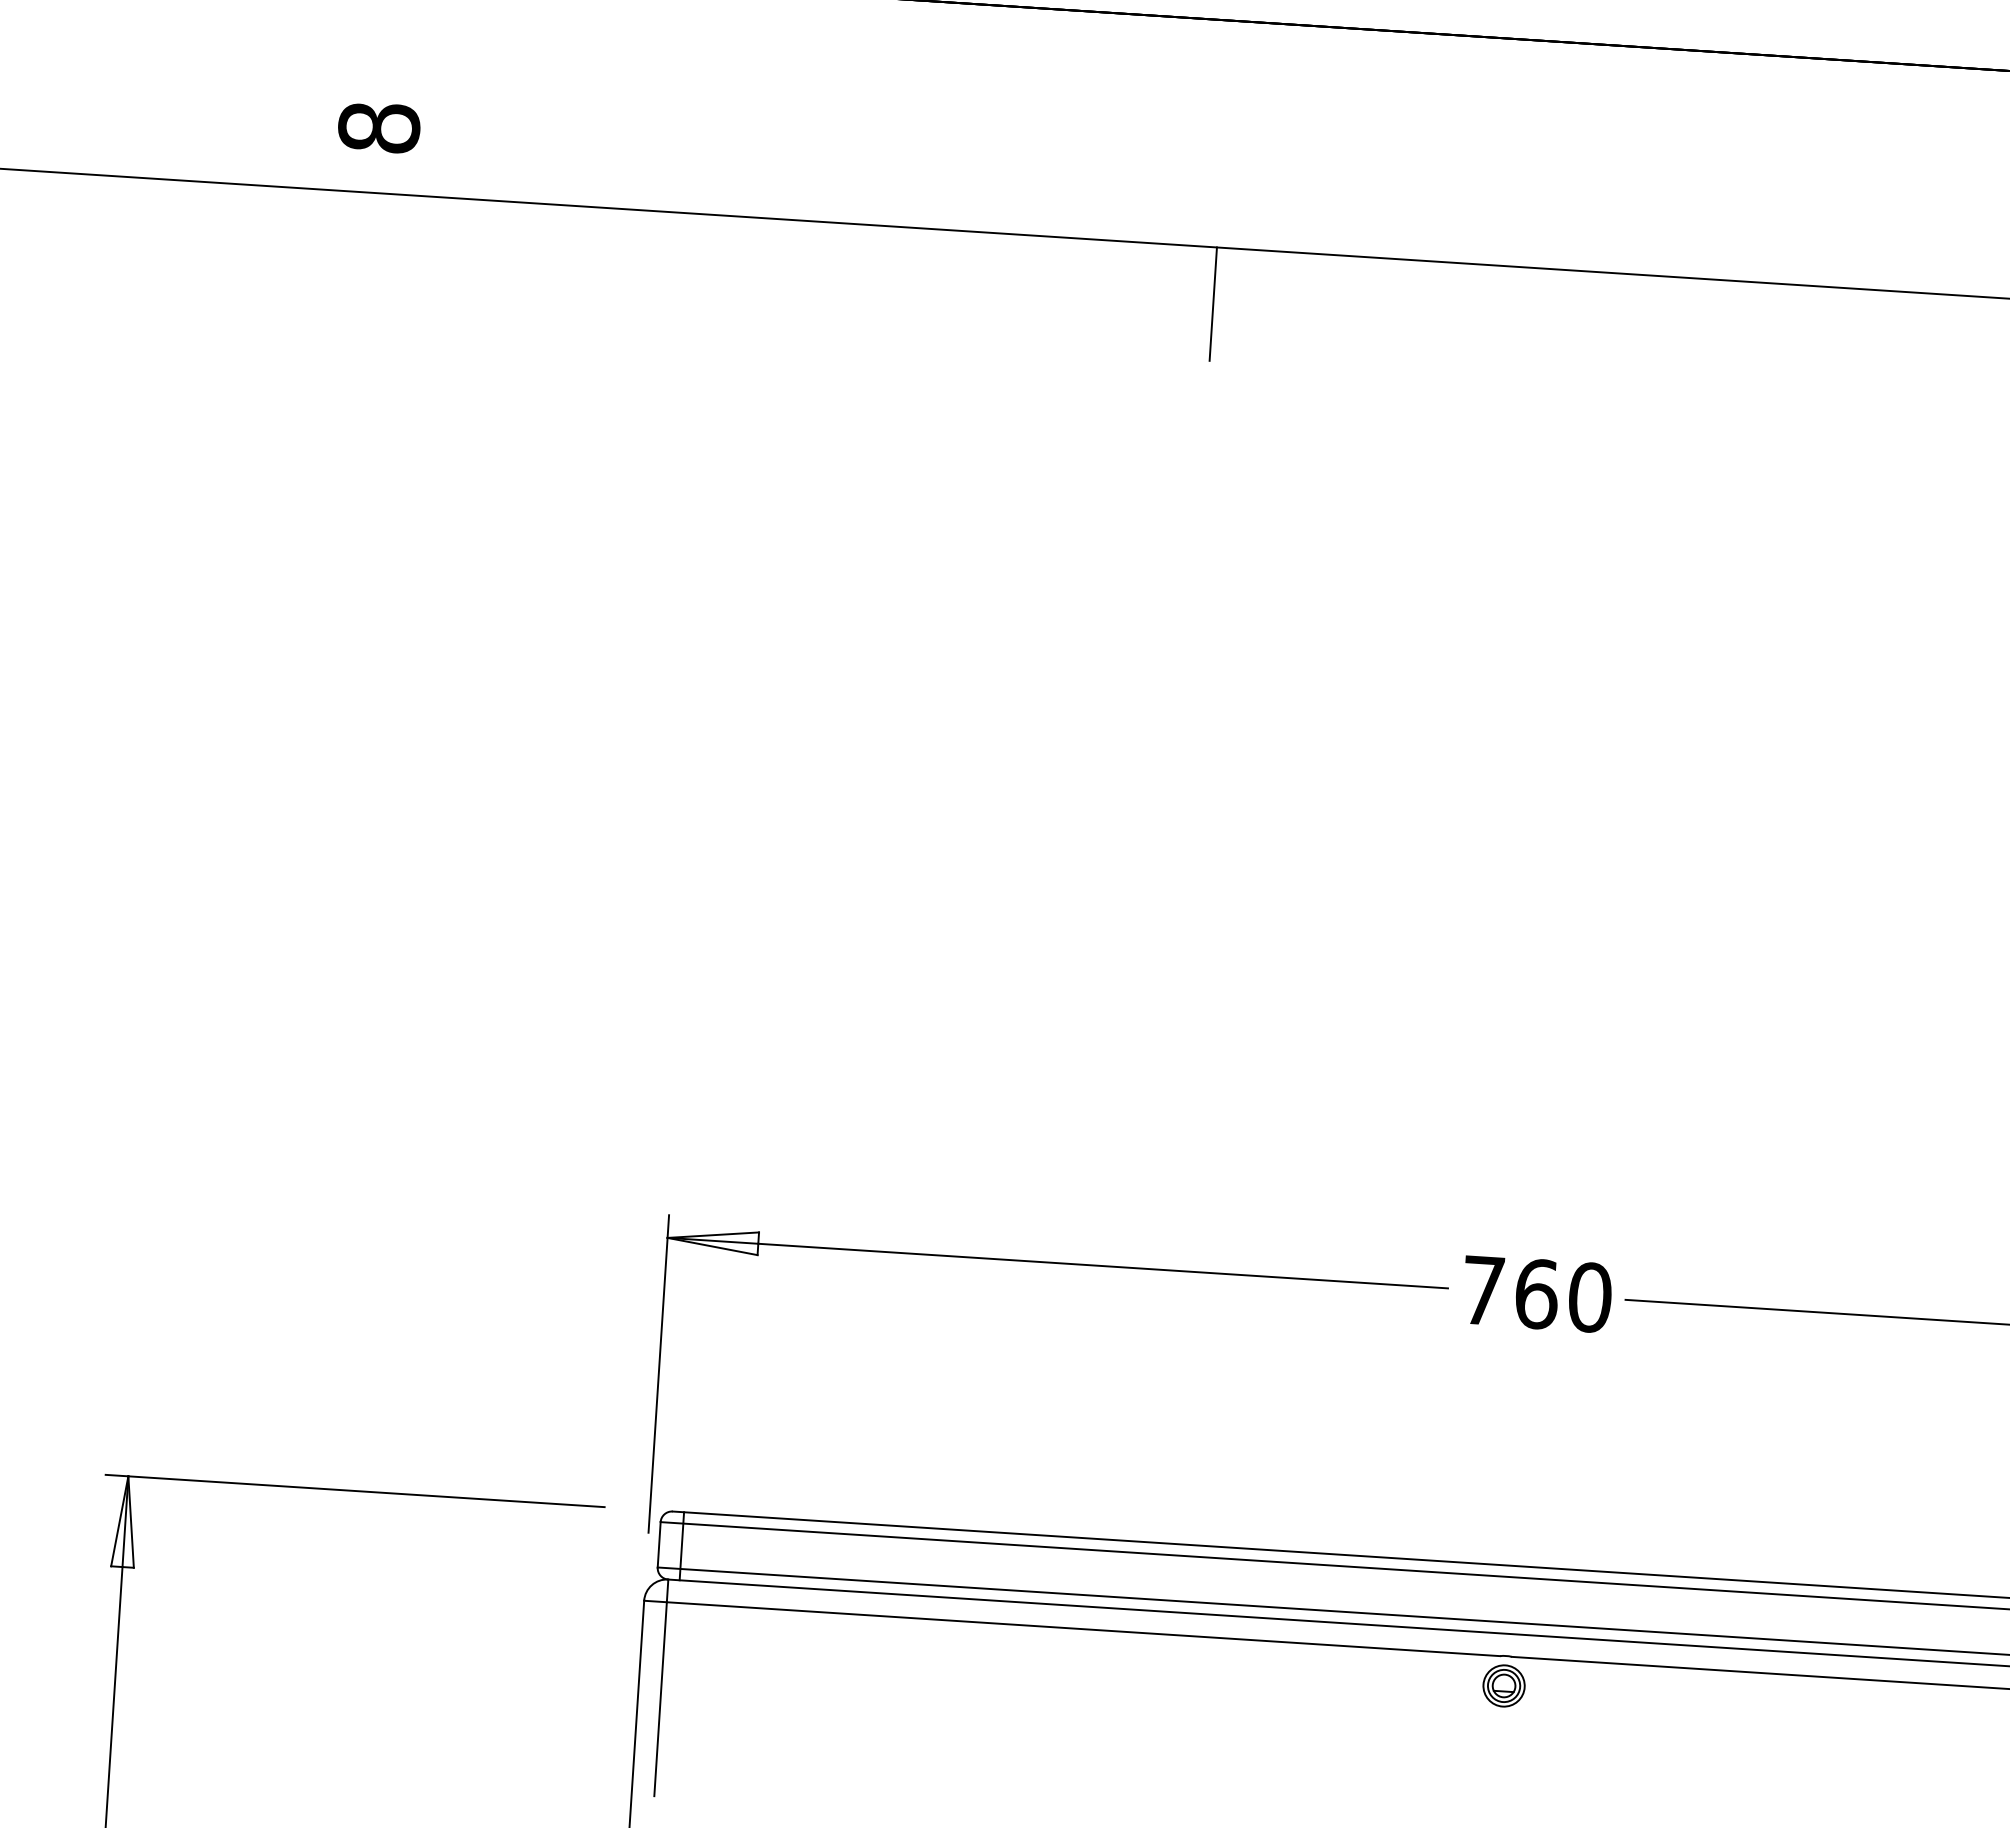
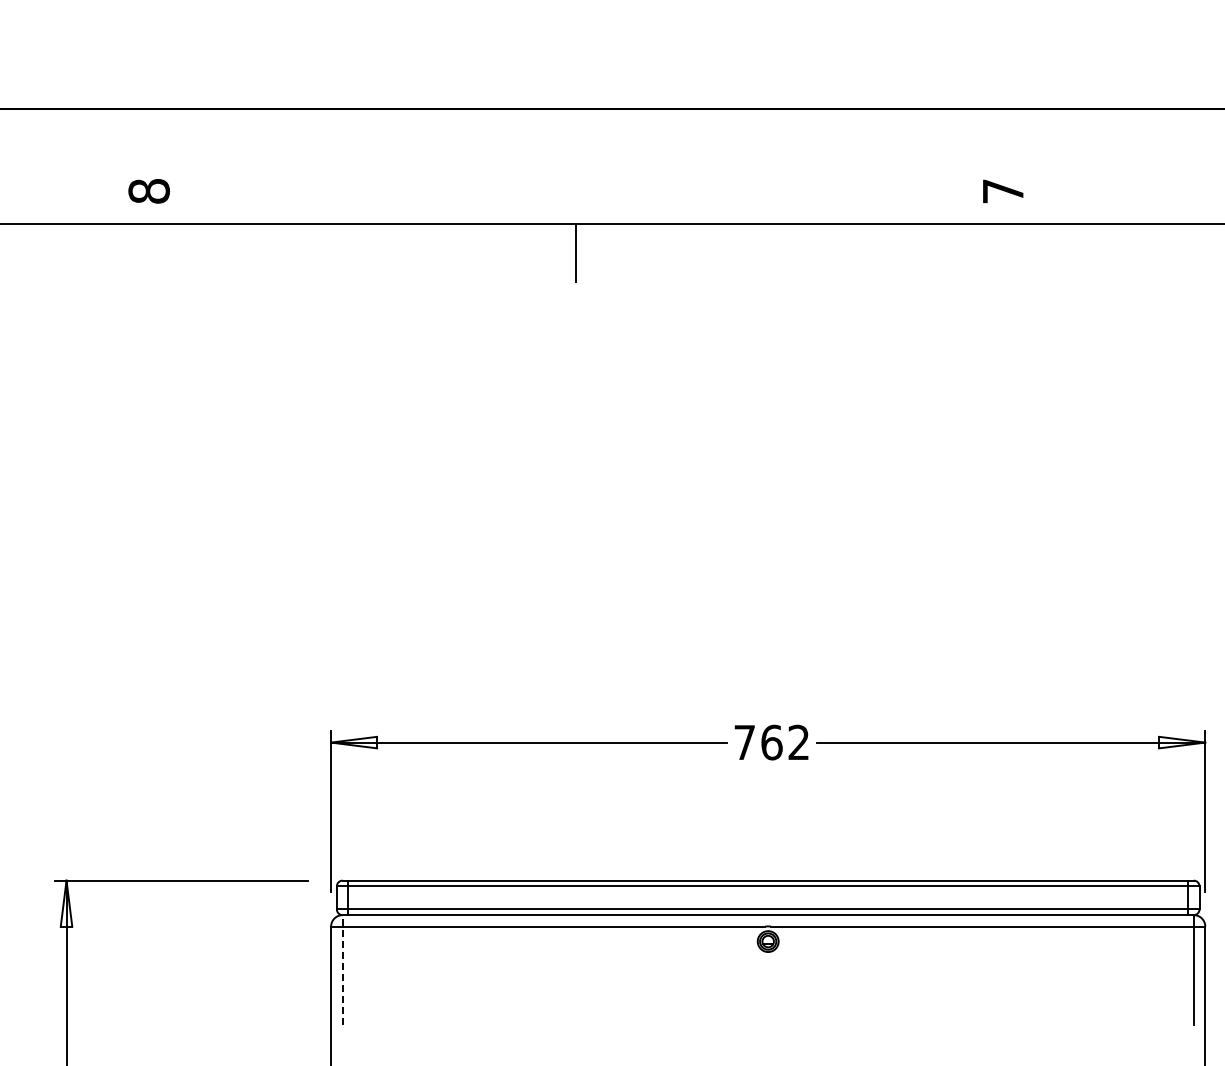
text: (1589, 1297) -> (798, 742), 760 -> 762
line: (661, 1688) -> (342, 970), solid -> dashed

